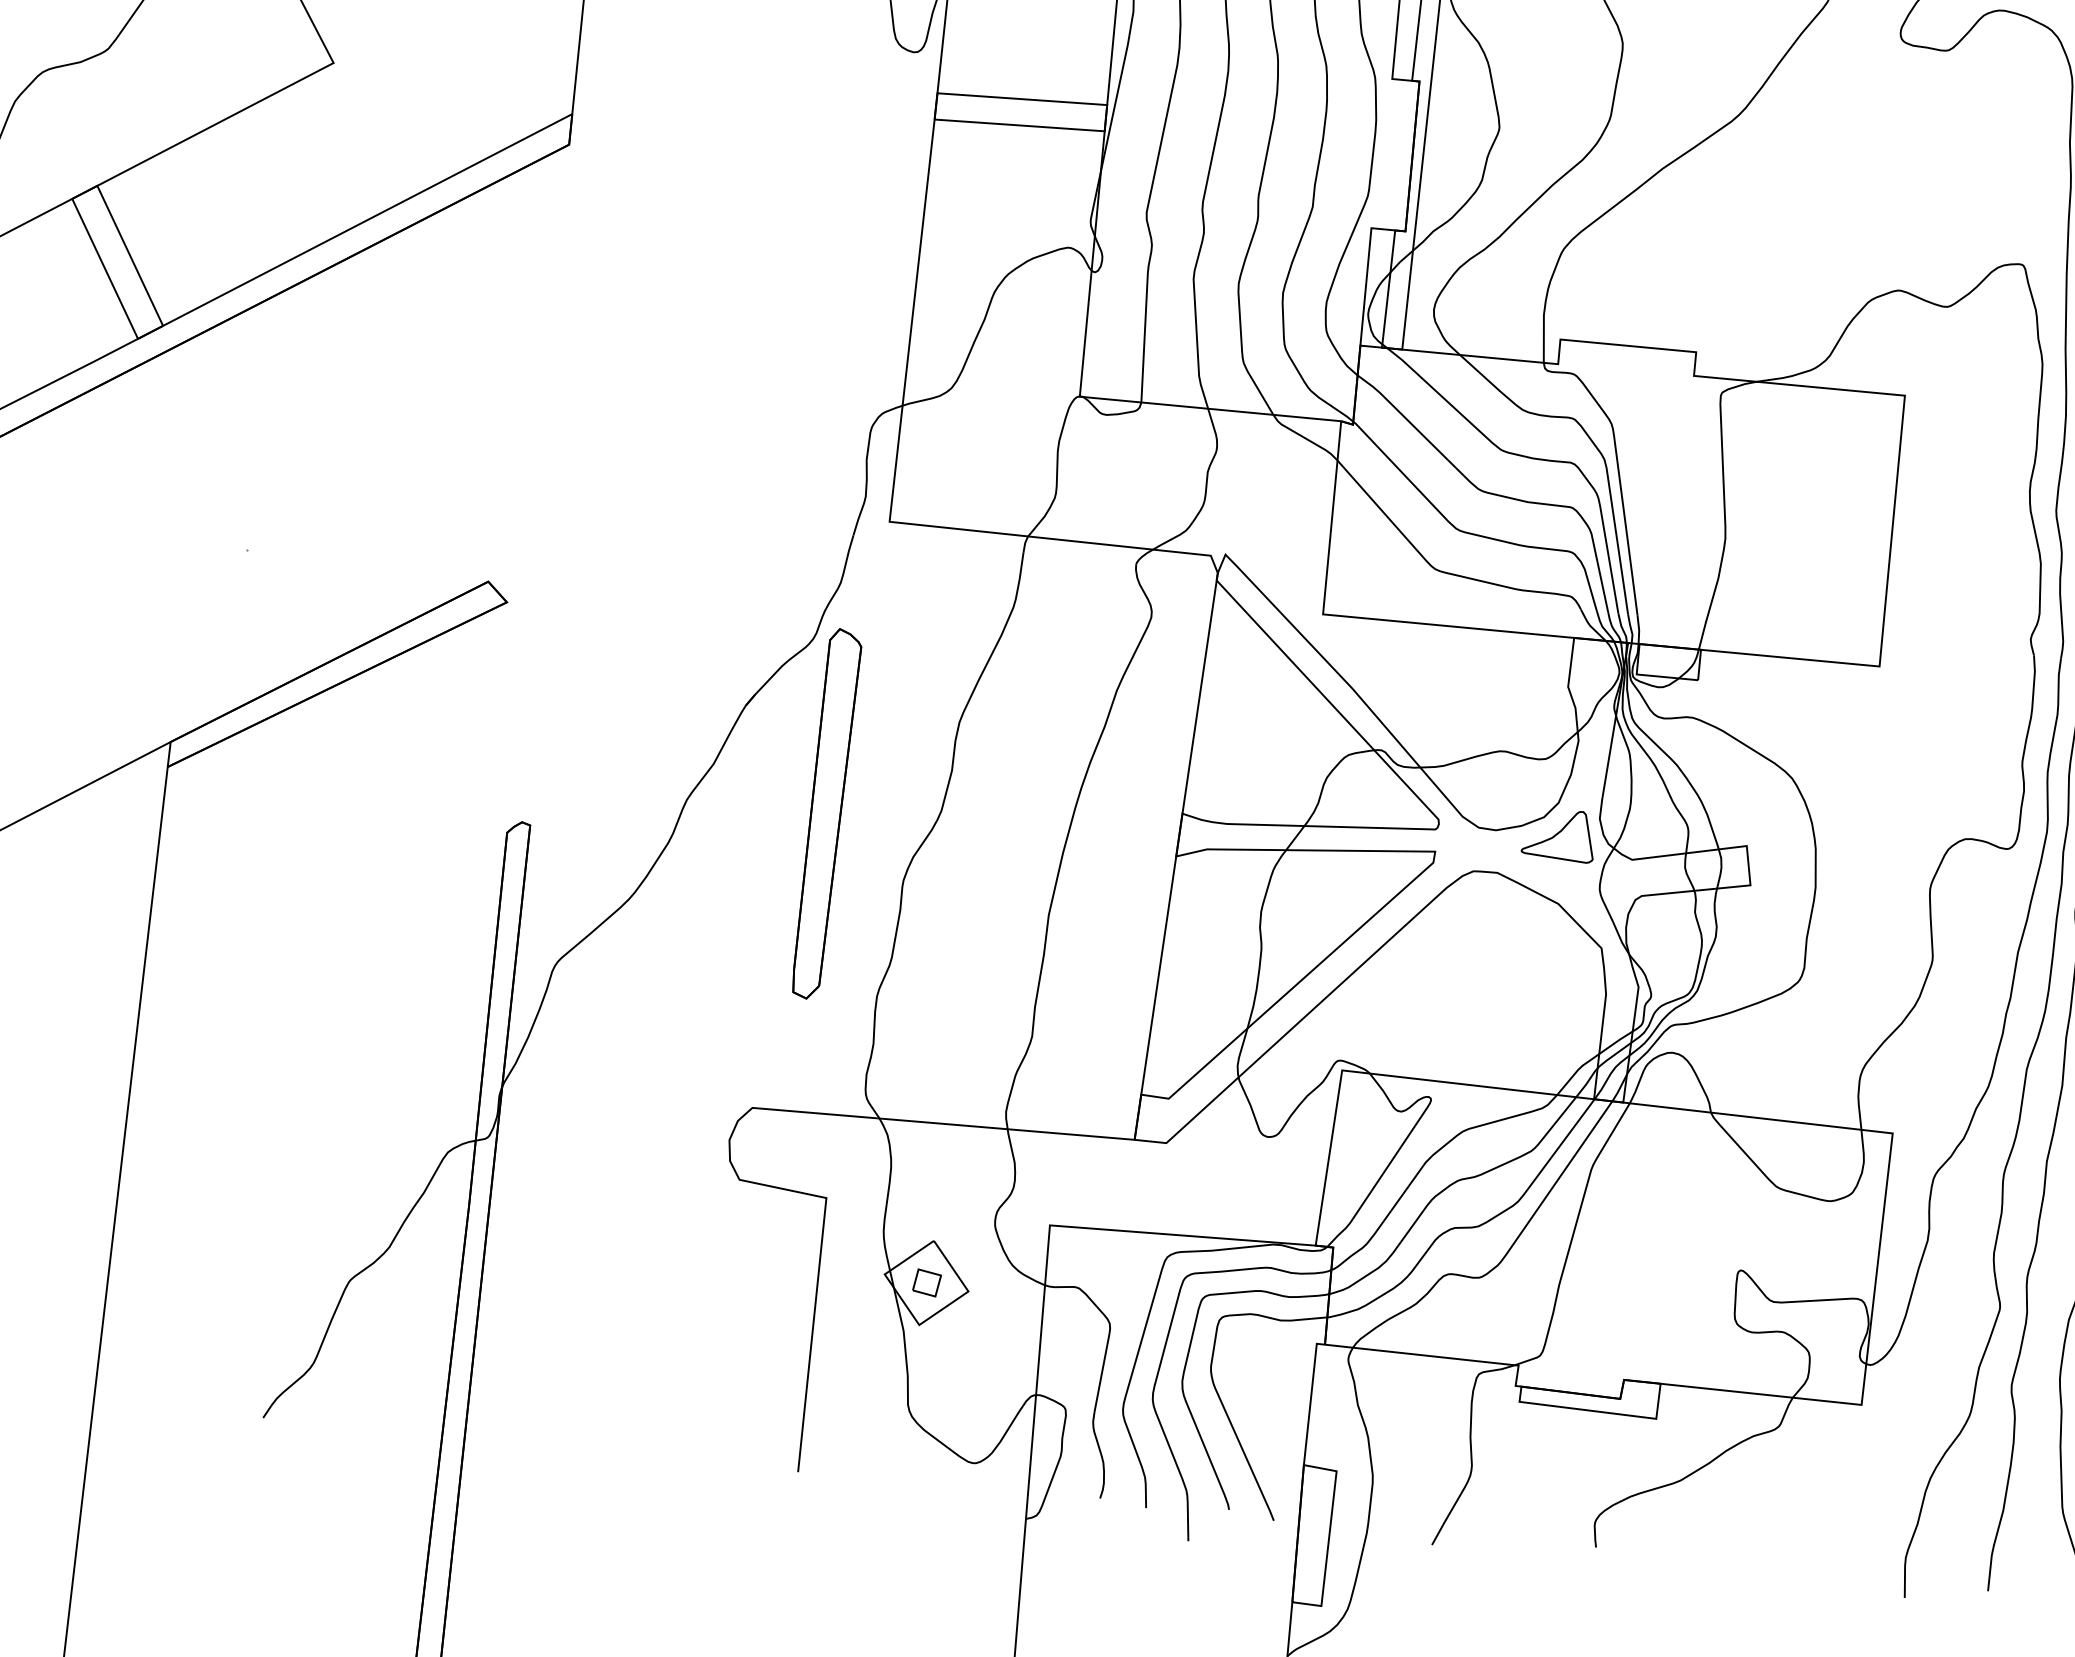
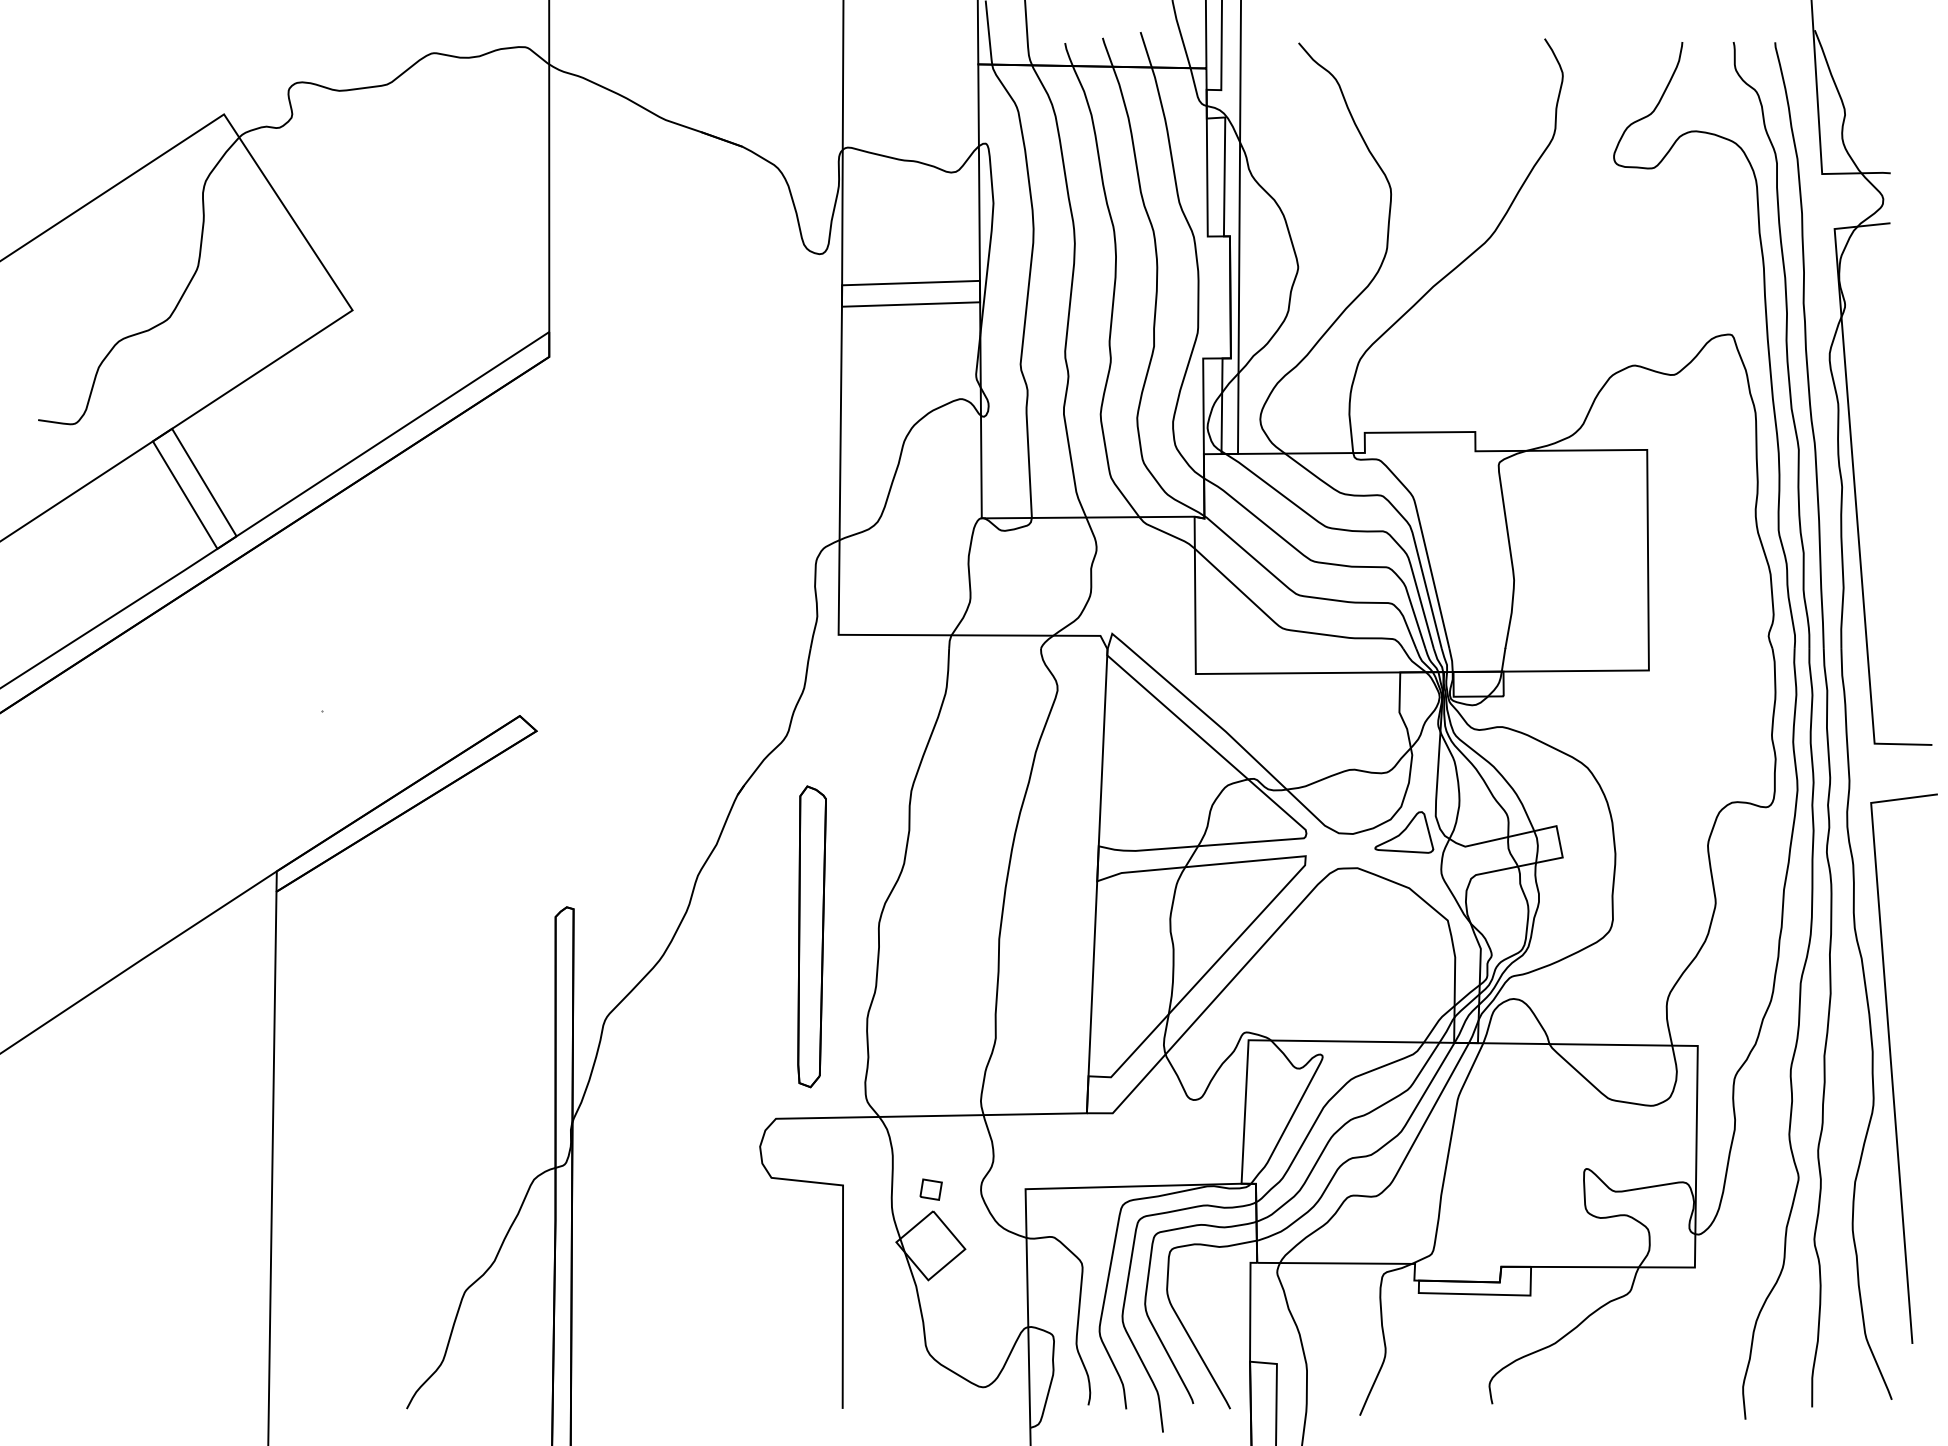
part: (826, 813) -> (811, 936), moved
part: (926, 1282) -> (930, 1189), moved

